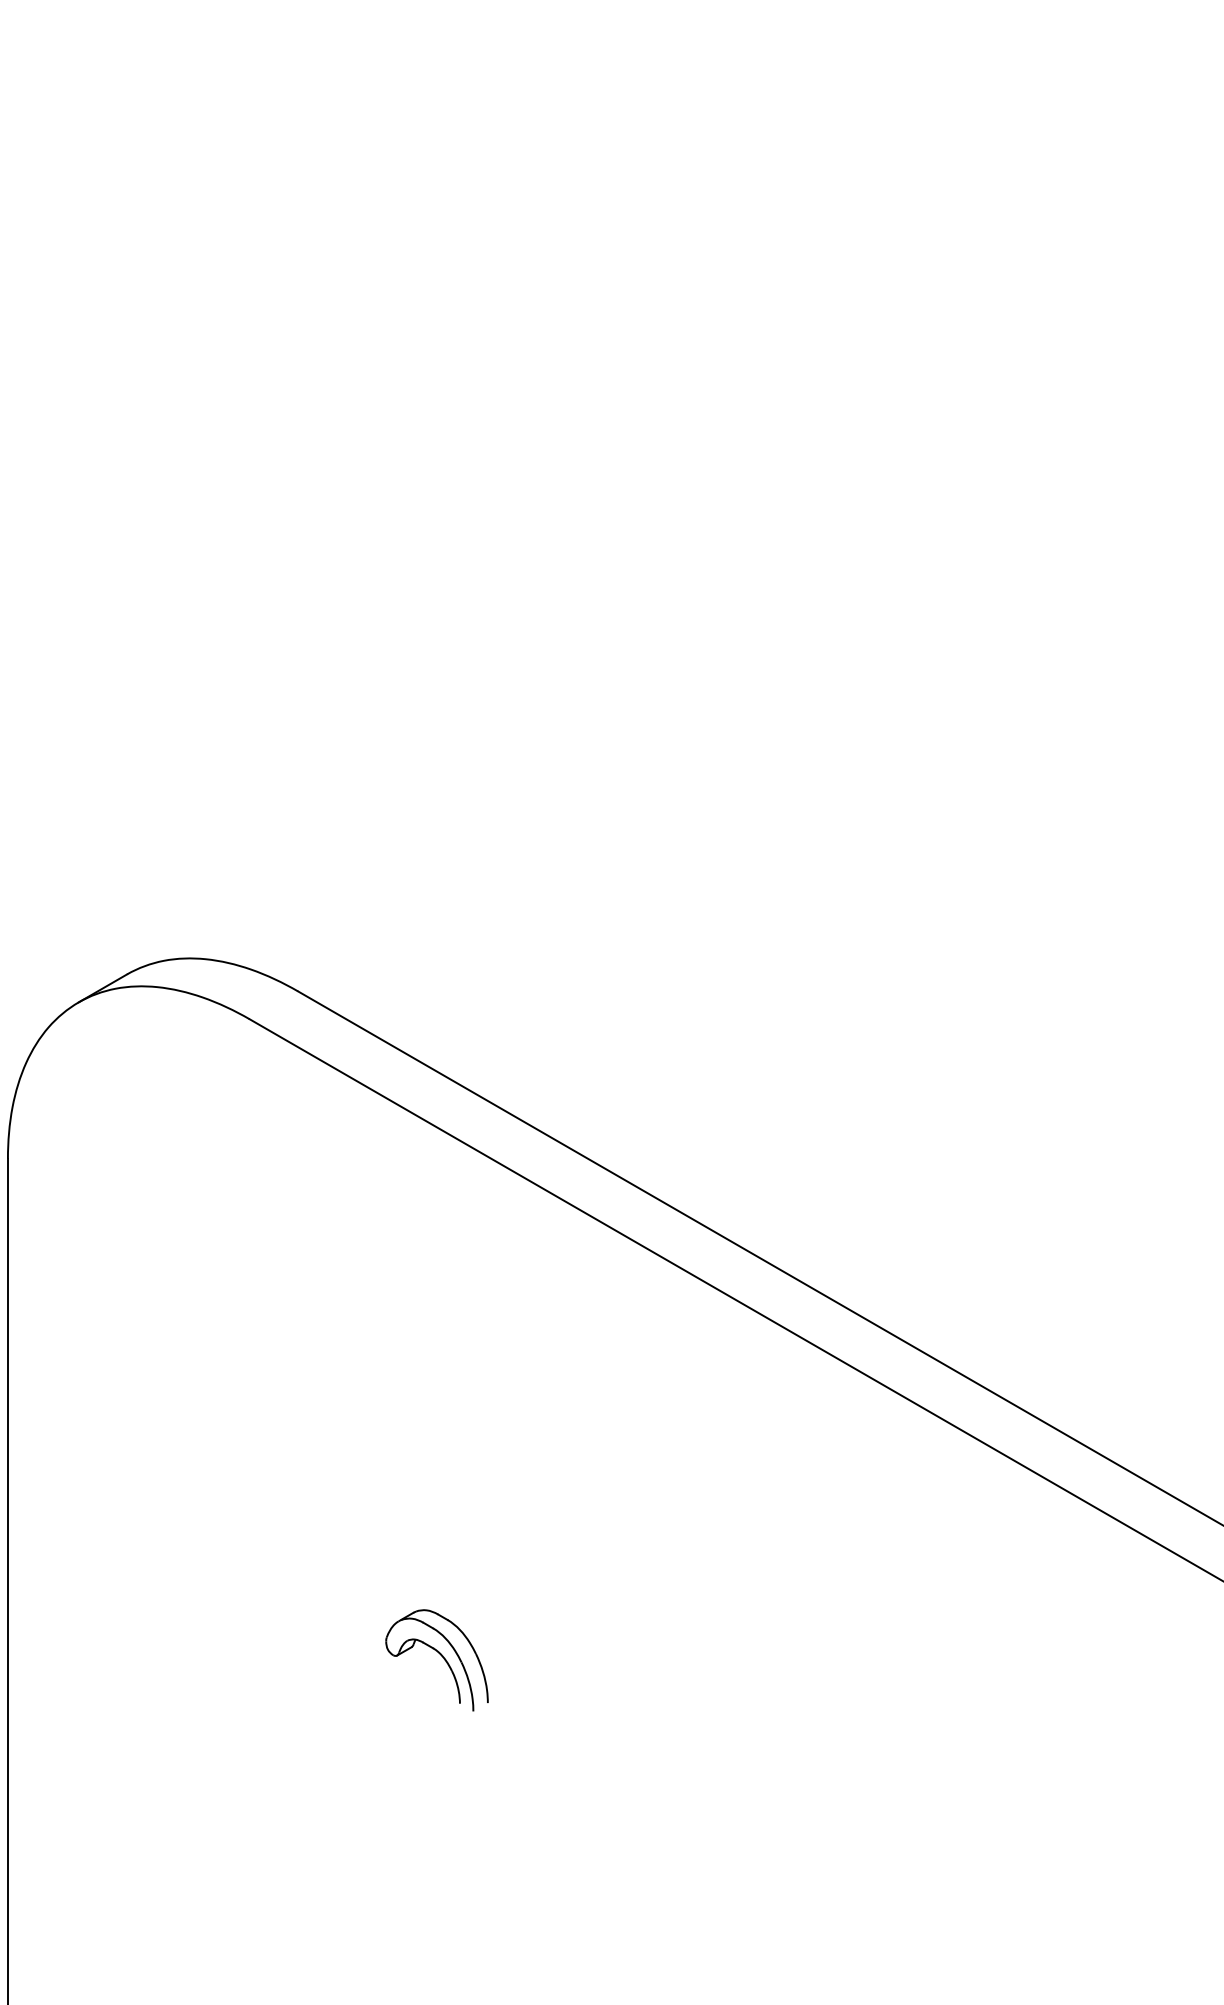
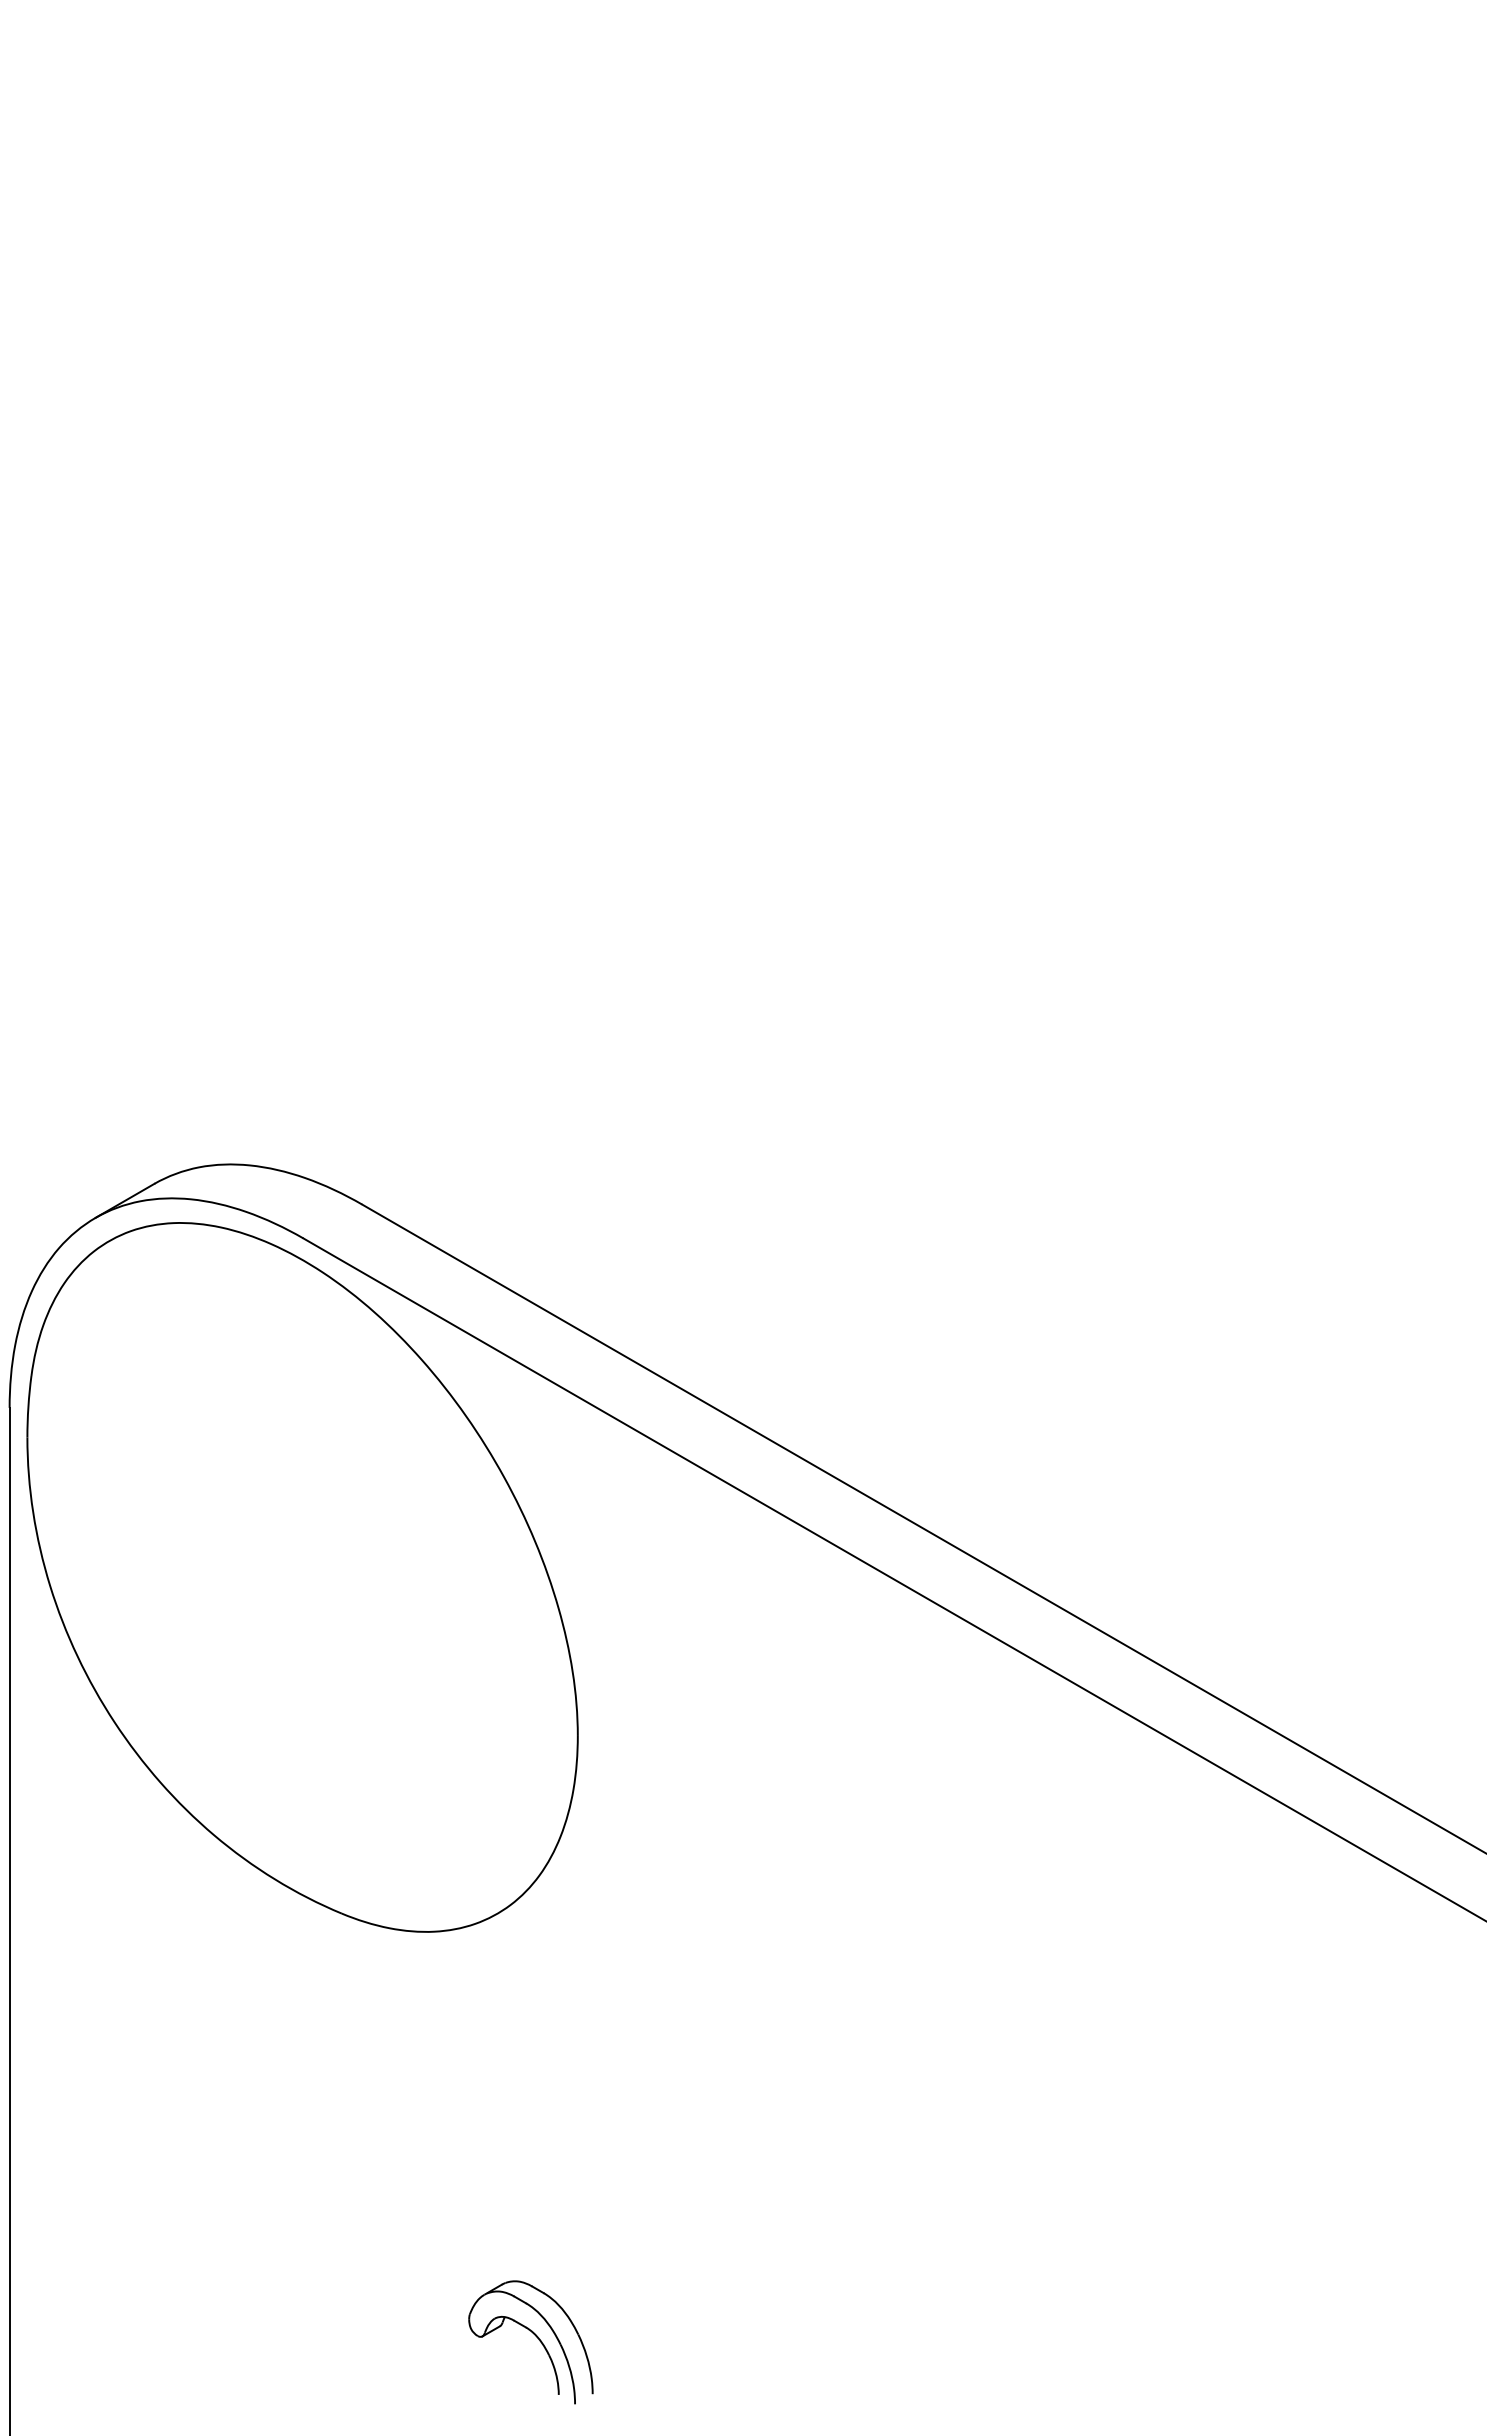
part: (249, 1298) -> (302, 1577), added
part: (440, 1655) -> (535, 2336), moved

